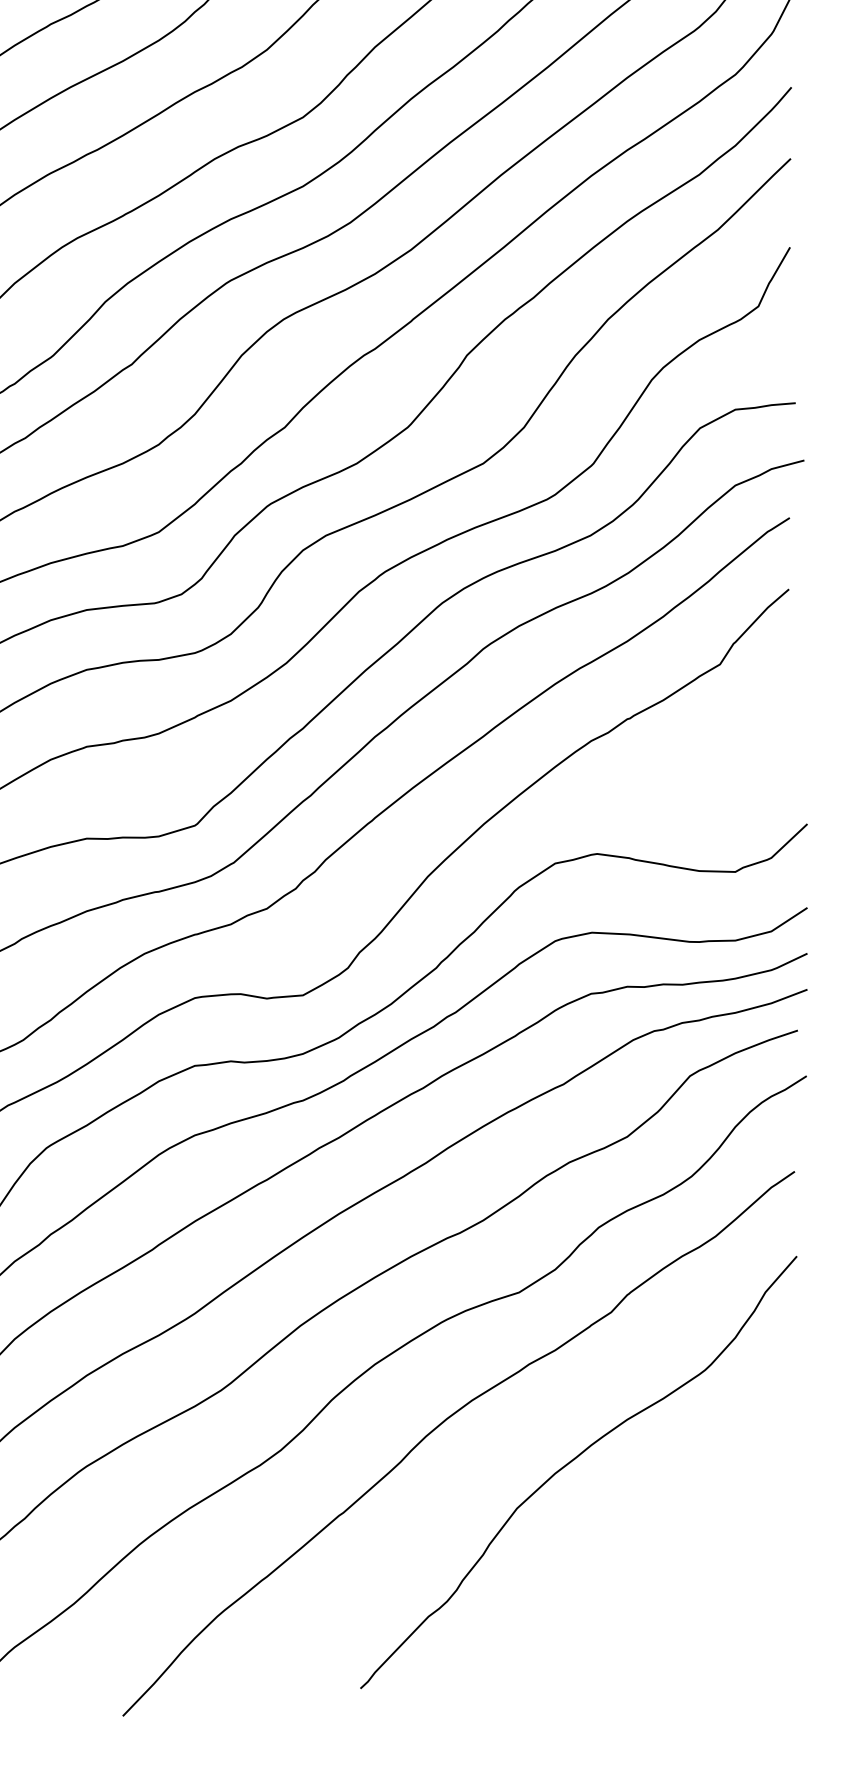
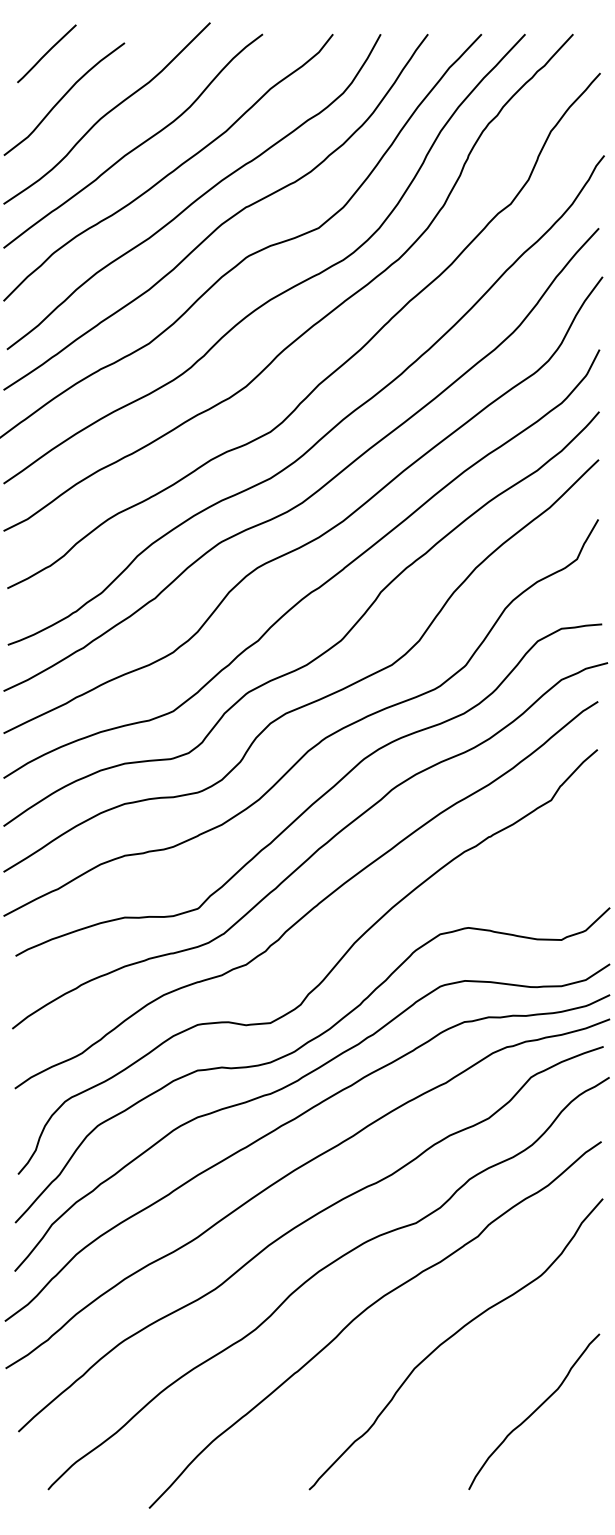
curve: (695, 1572) -> (534, 1411), added

